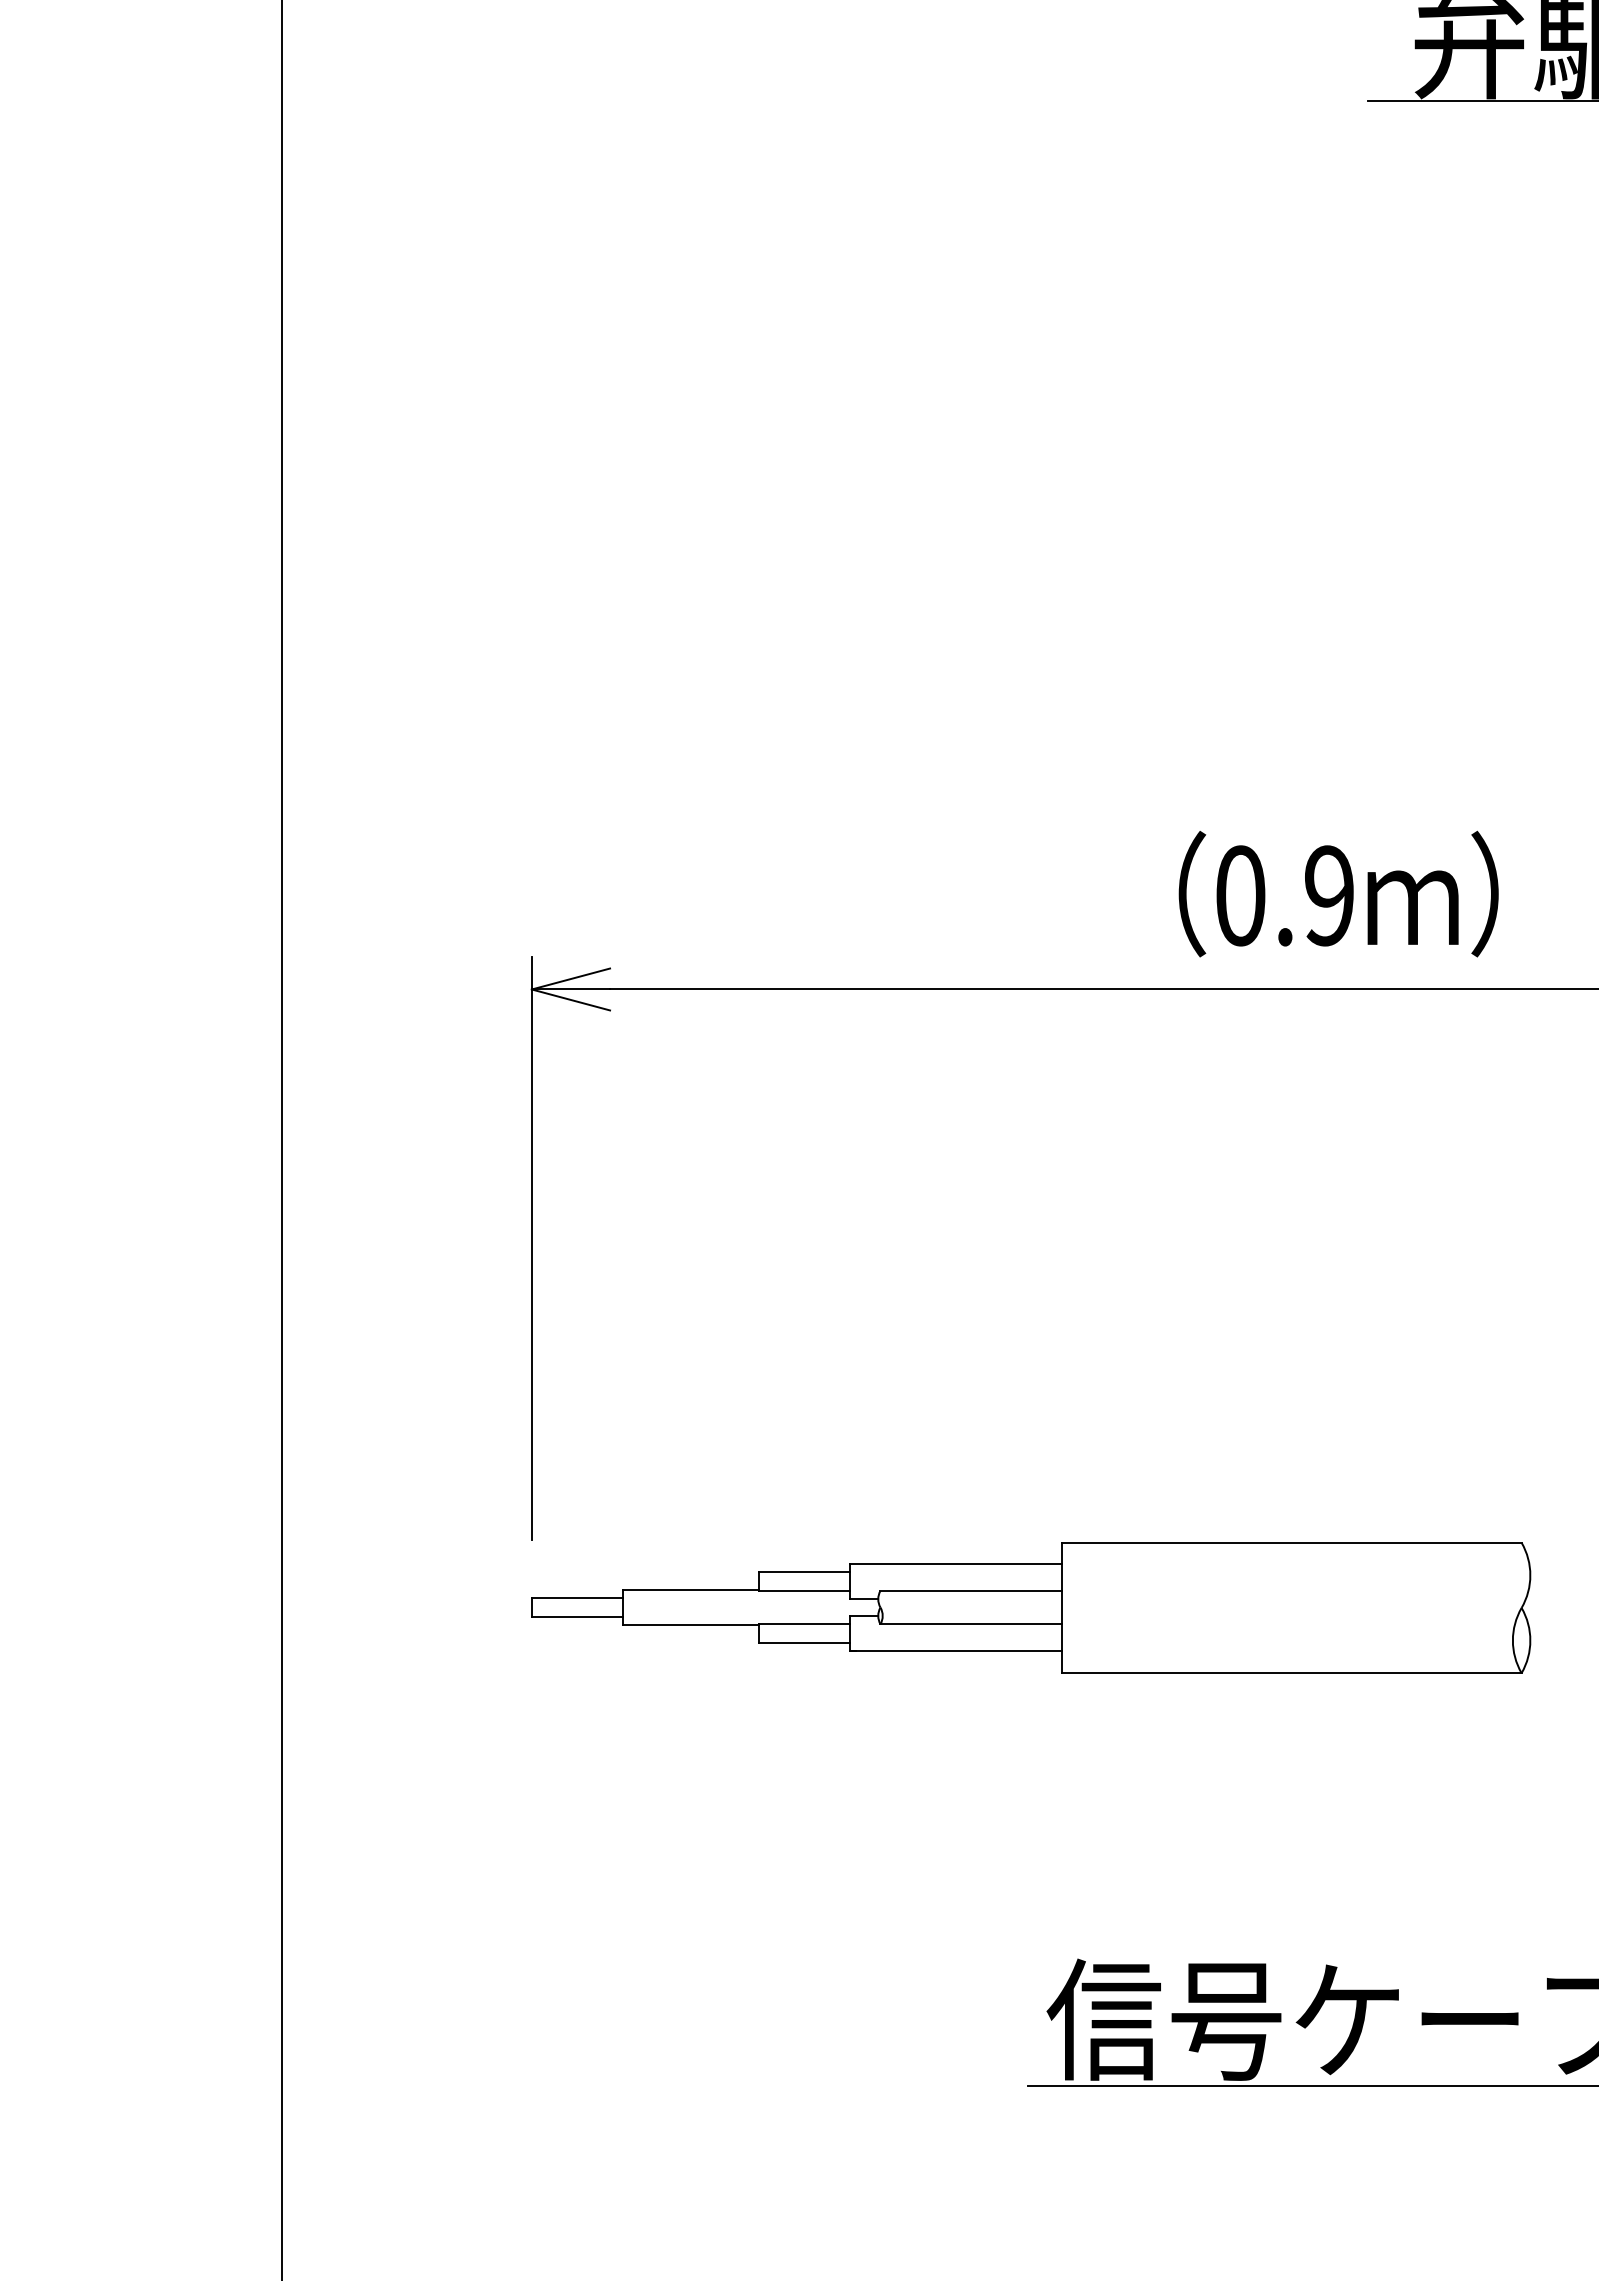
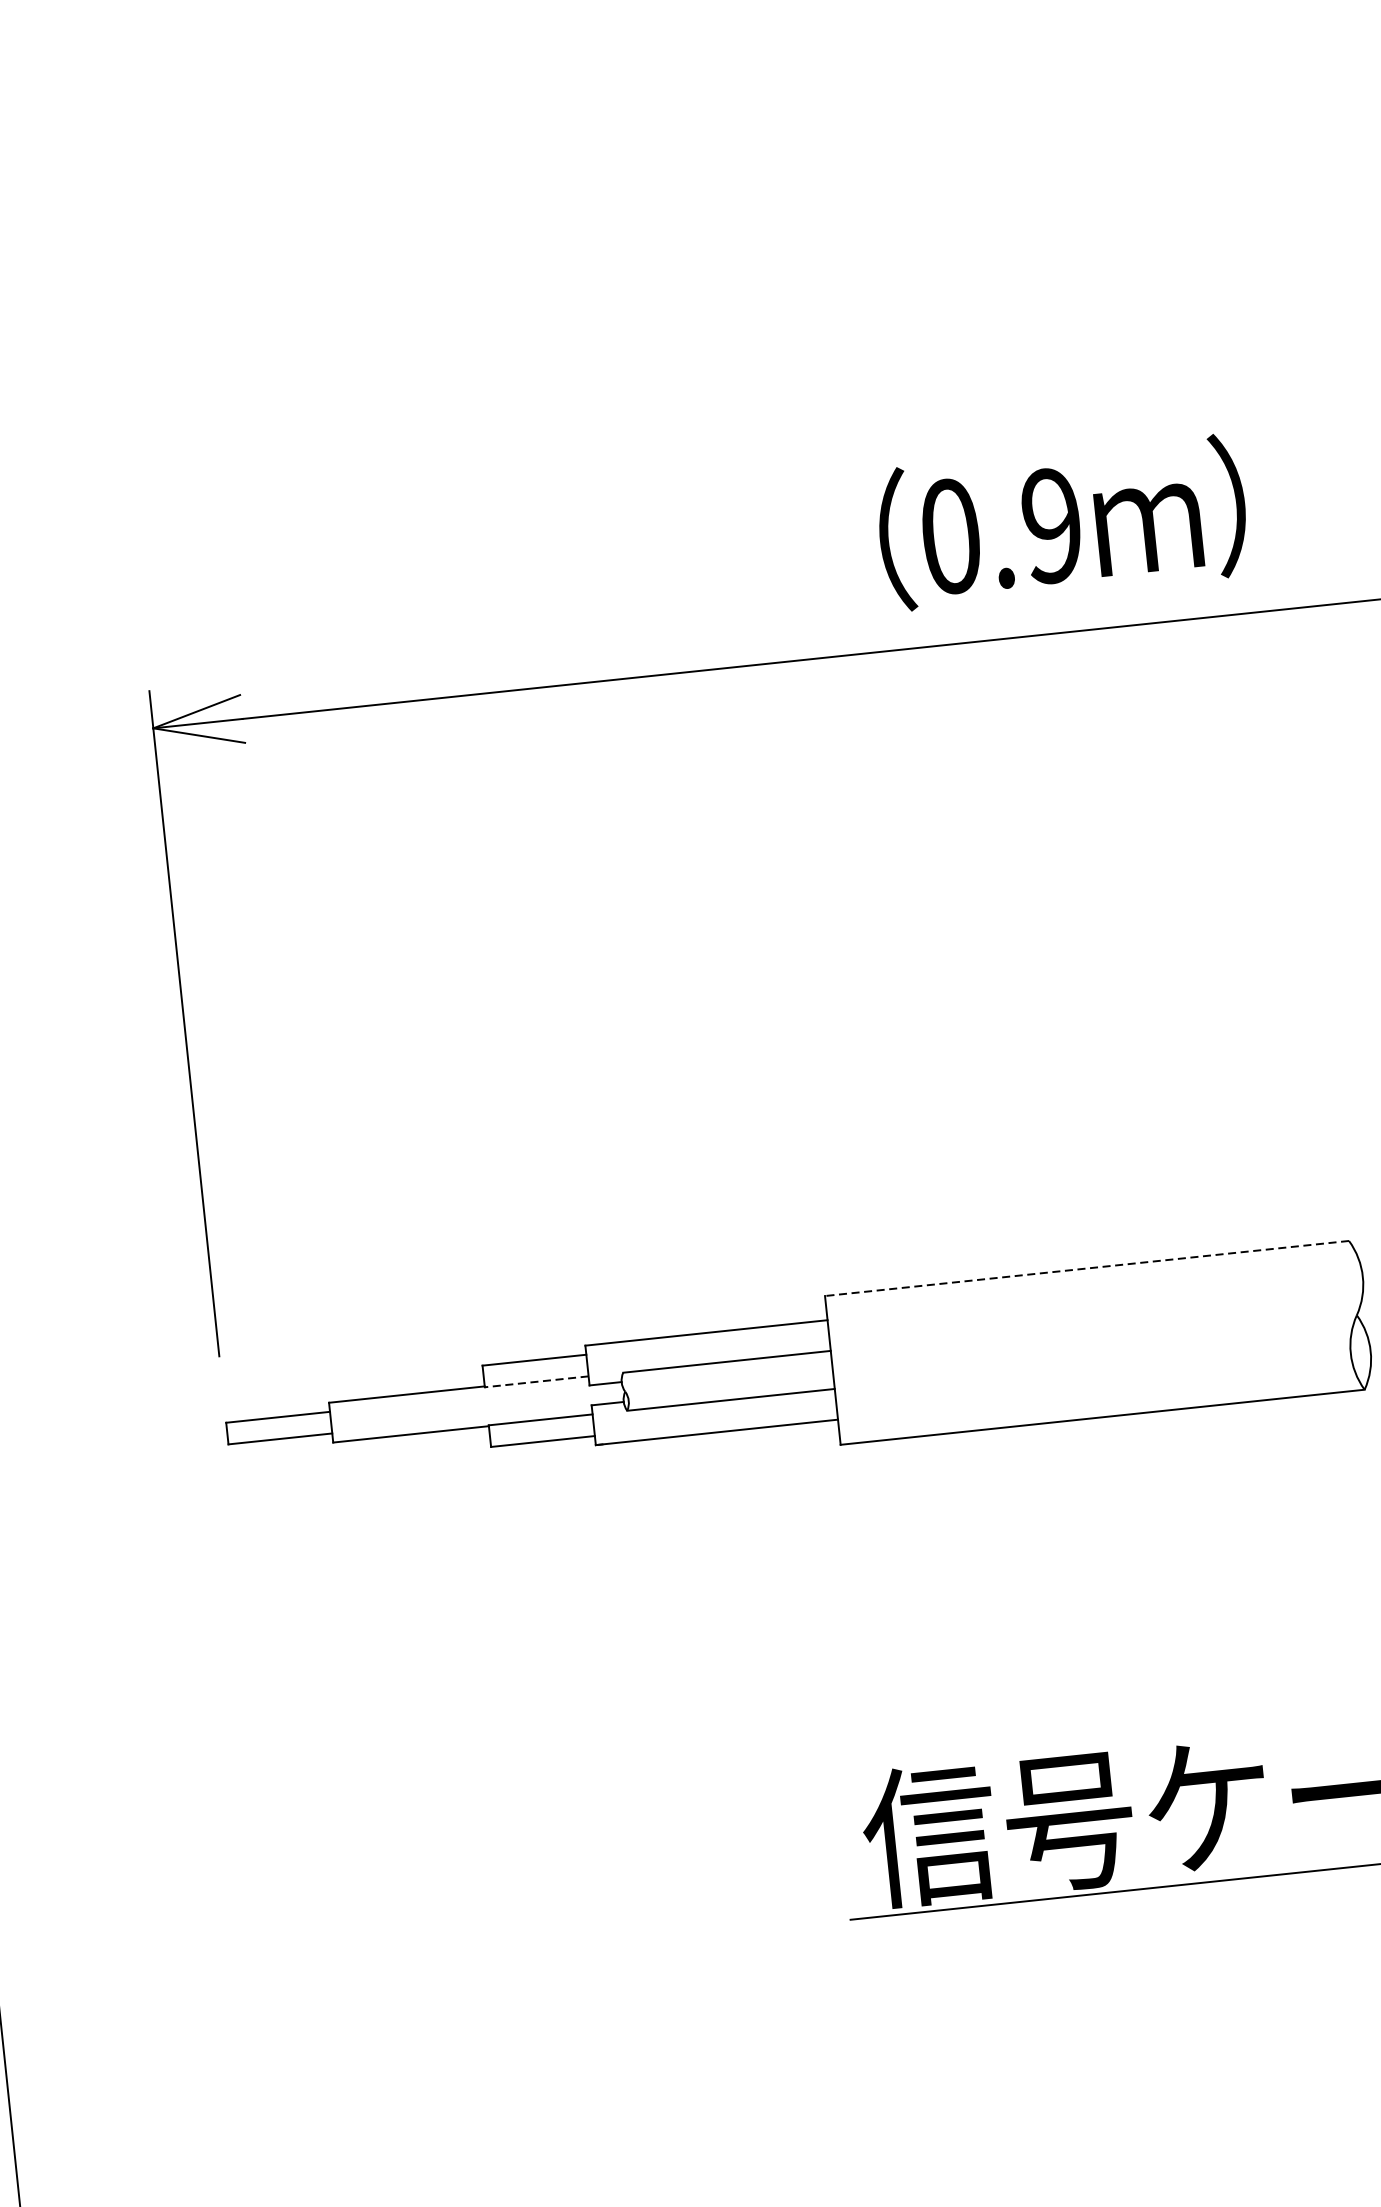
line: (1292, 1542) -> (1087, 1268), solid -> dashed
line: (804, 1590) -> (536, 1381), solid -> dashed

